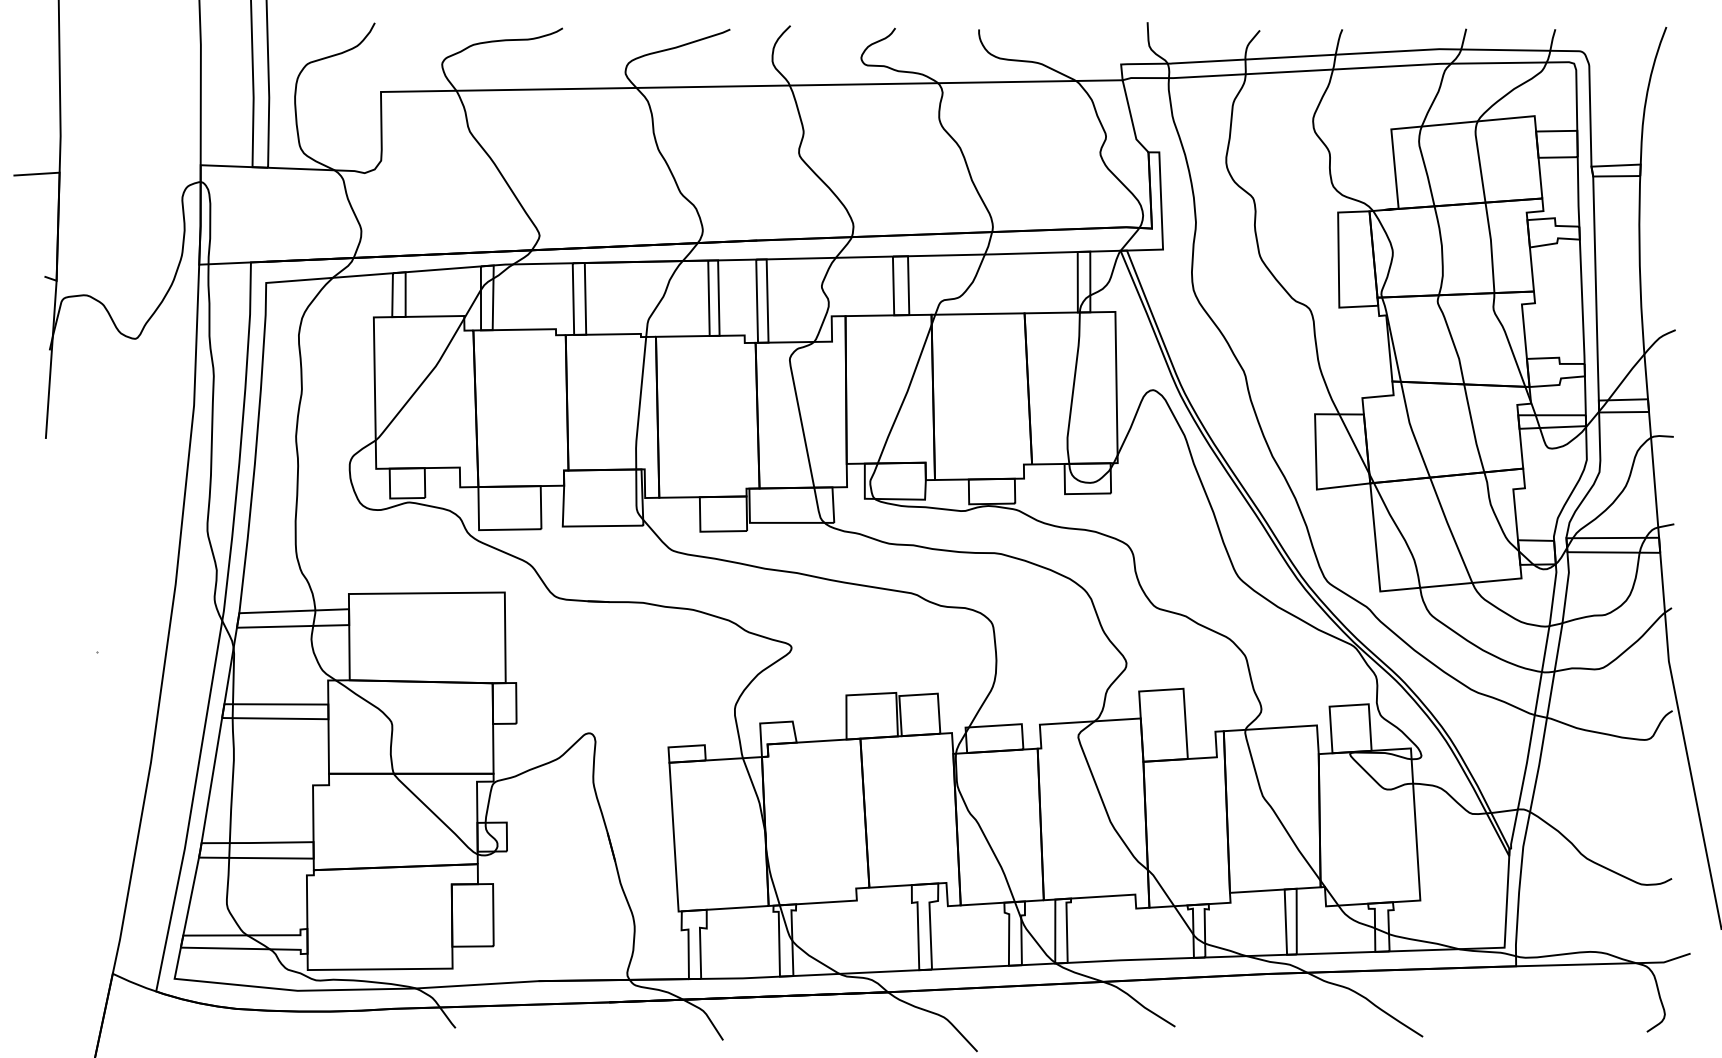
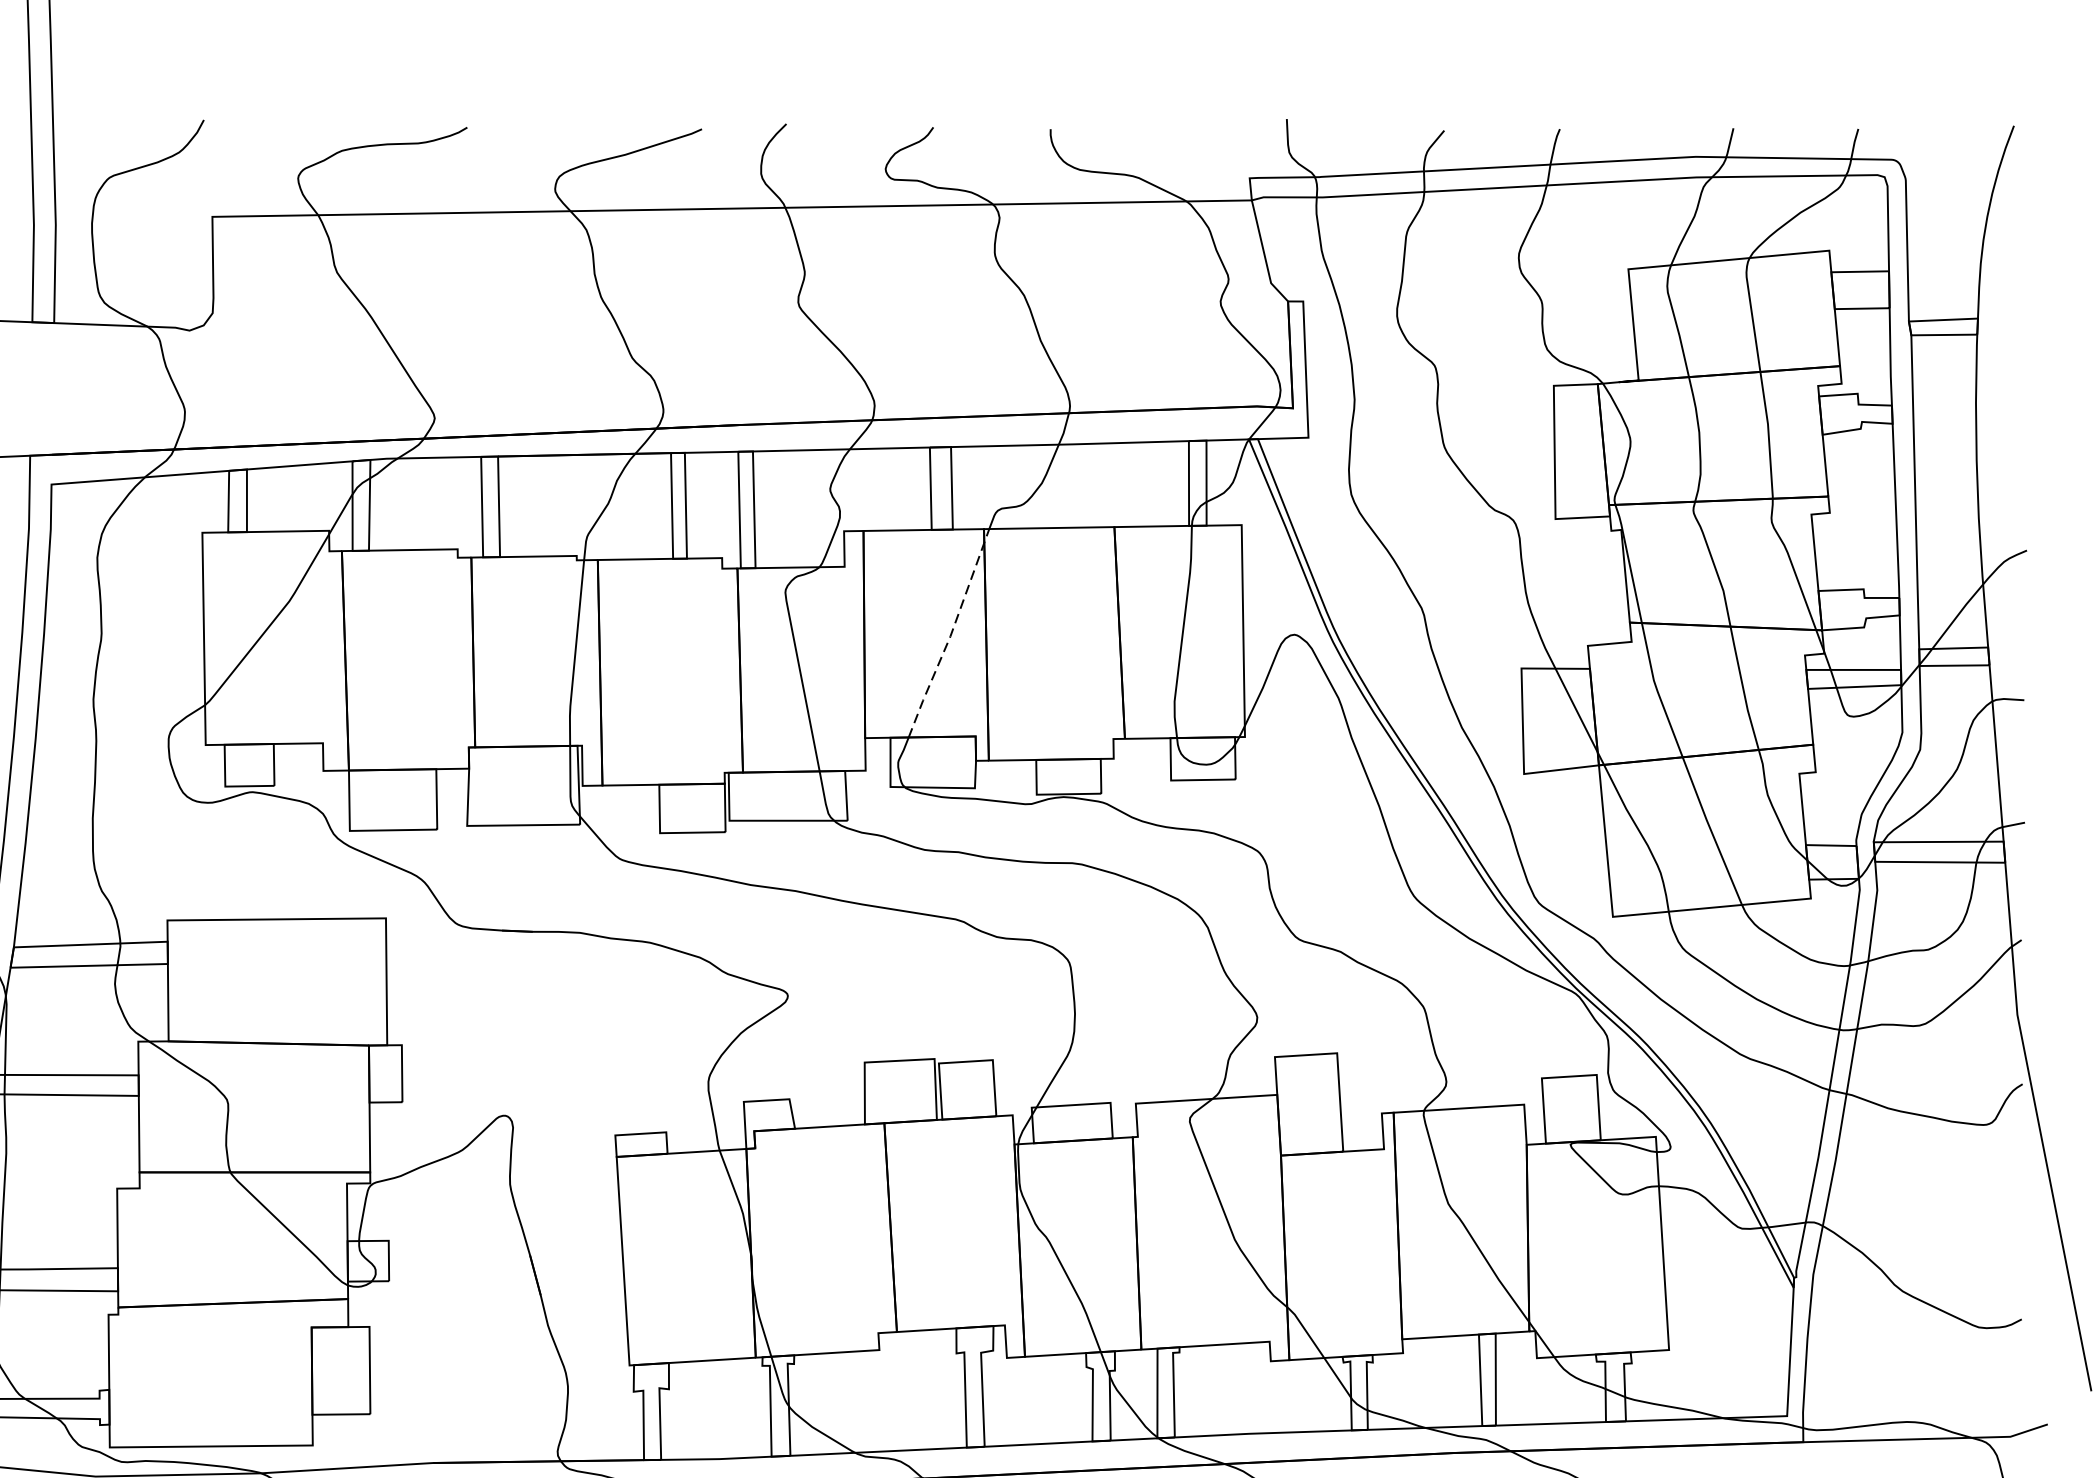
line: (907, 390) -> (950, 635), solid -> dashed

